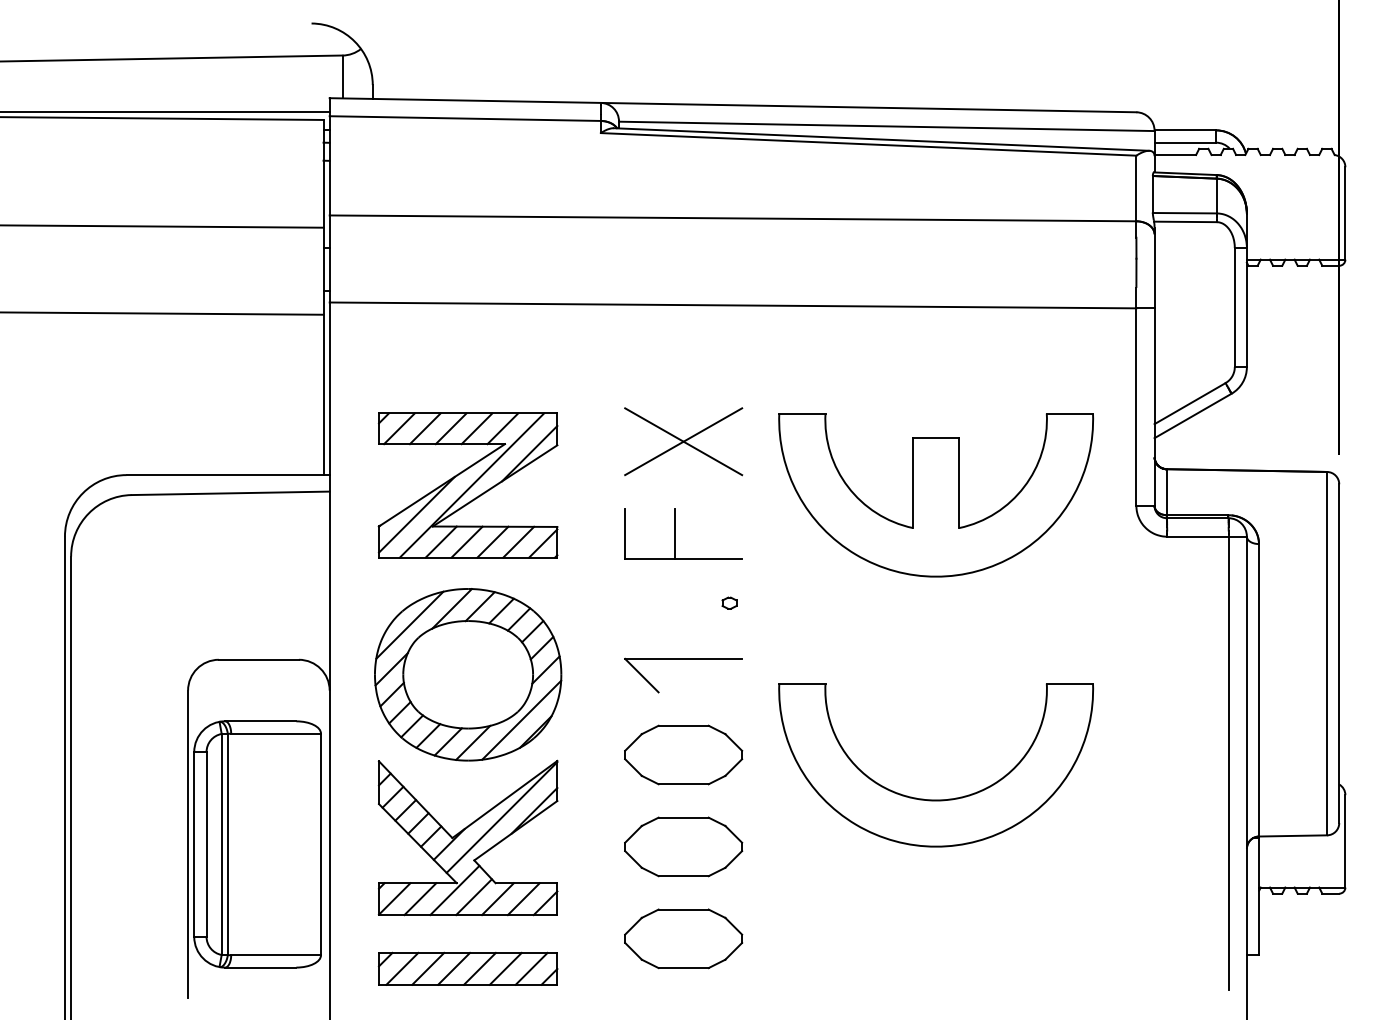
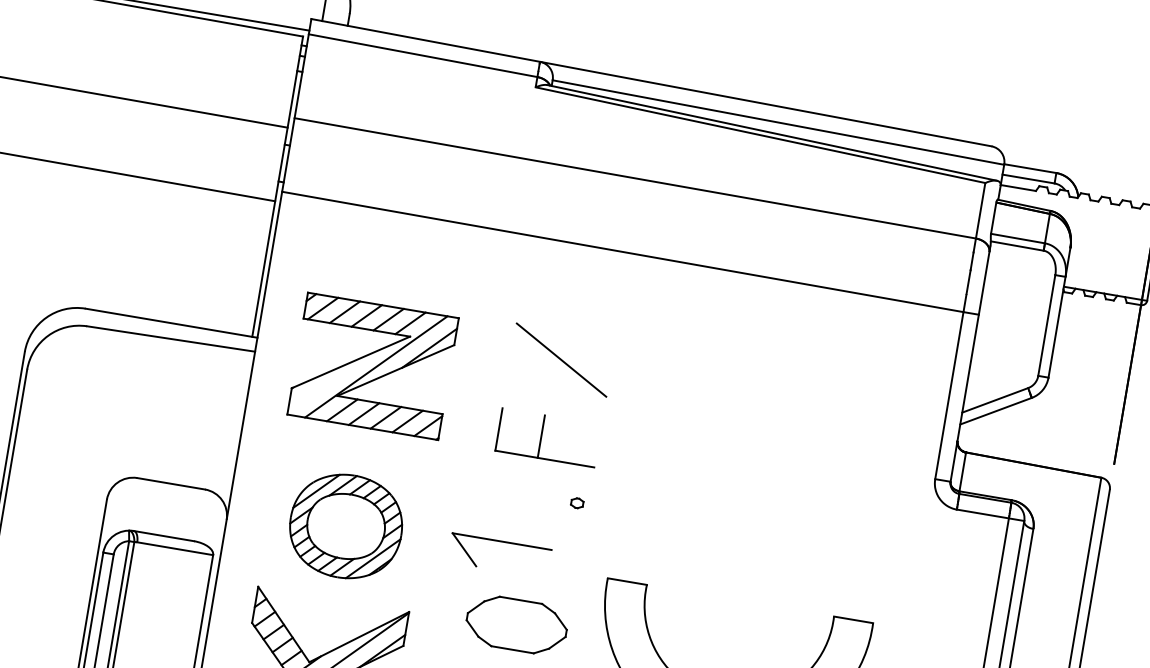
line: (683, 441) -> (561, 359), removed
part: (935, 495) -> (766, 441), removed
line: (416, 514) -> (325, 383), removed
part: (683, 659) -> (501, 542), moved
part: (468, 674) -> (346, 526), size x0.7

